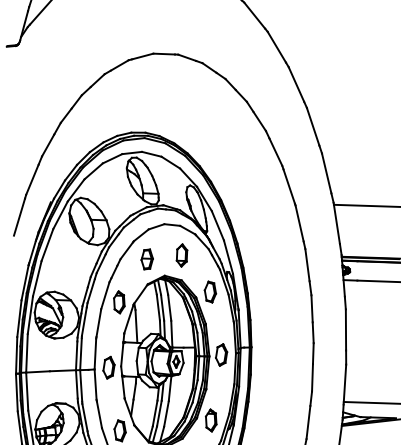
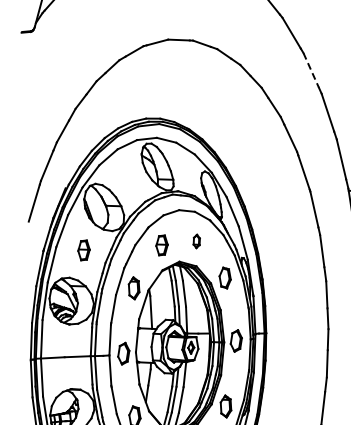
line: (296, 84) -> (311, 70), solid -> dashed
part: (181, 255) -> (196, 241), size x0.6
part: (68, 264) -> (83, 250), added

